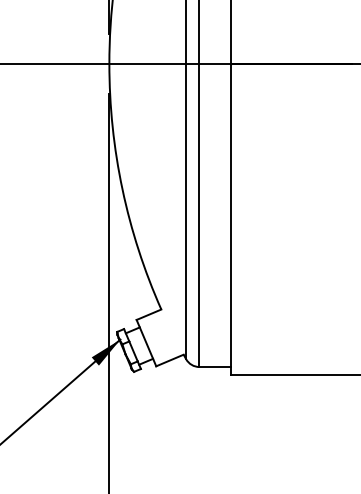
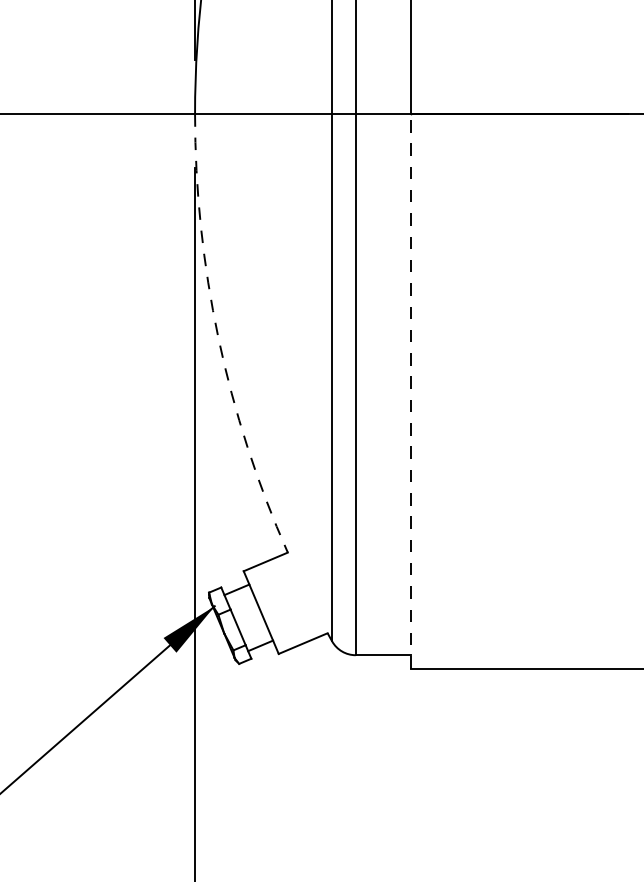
arc: (122, 189) -> (218, 338), solid -> dashed
line: (230, 218) -> (411, 390), solid -> dashed

